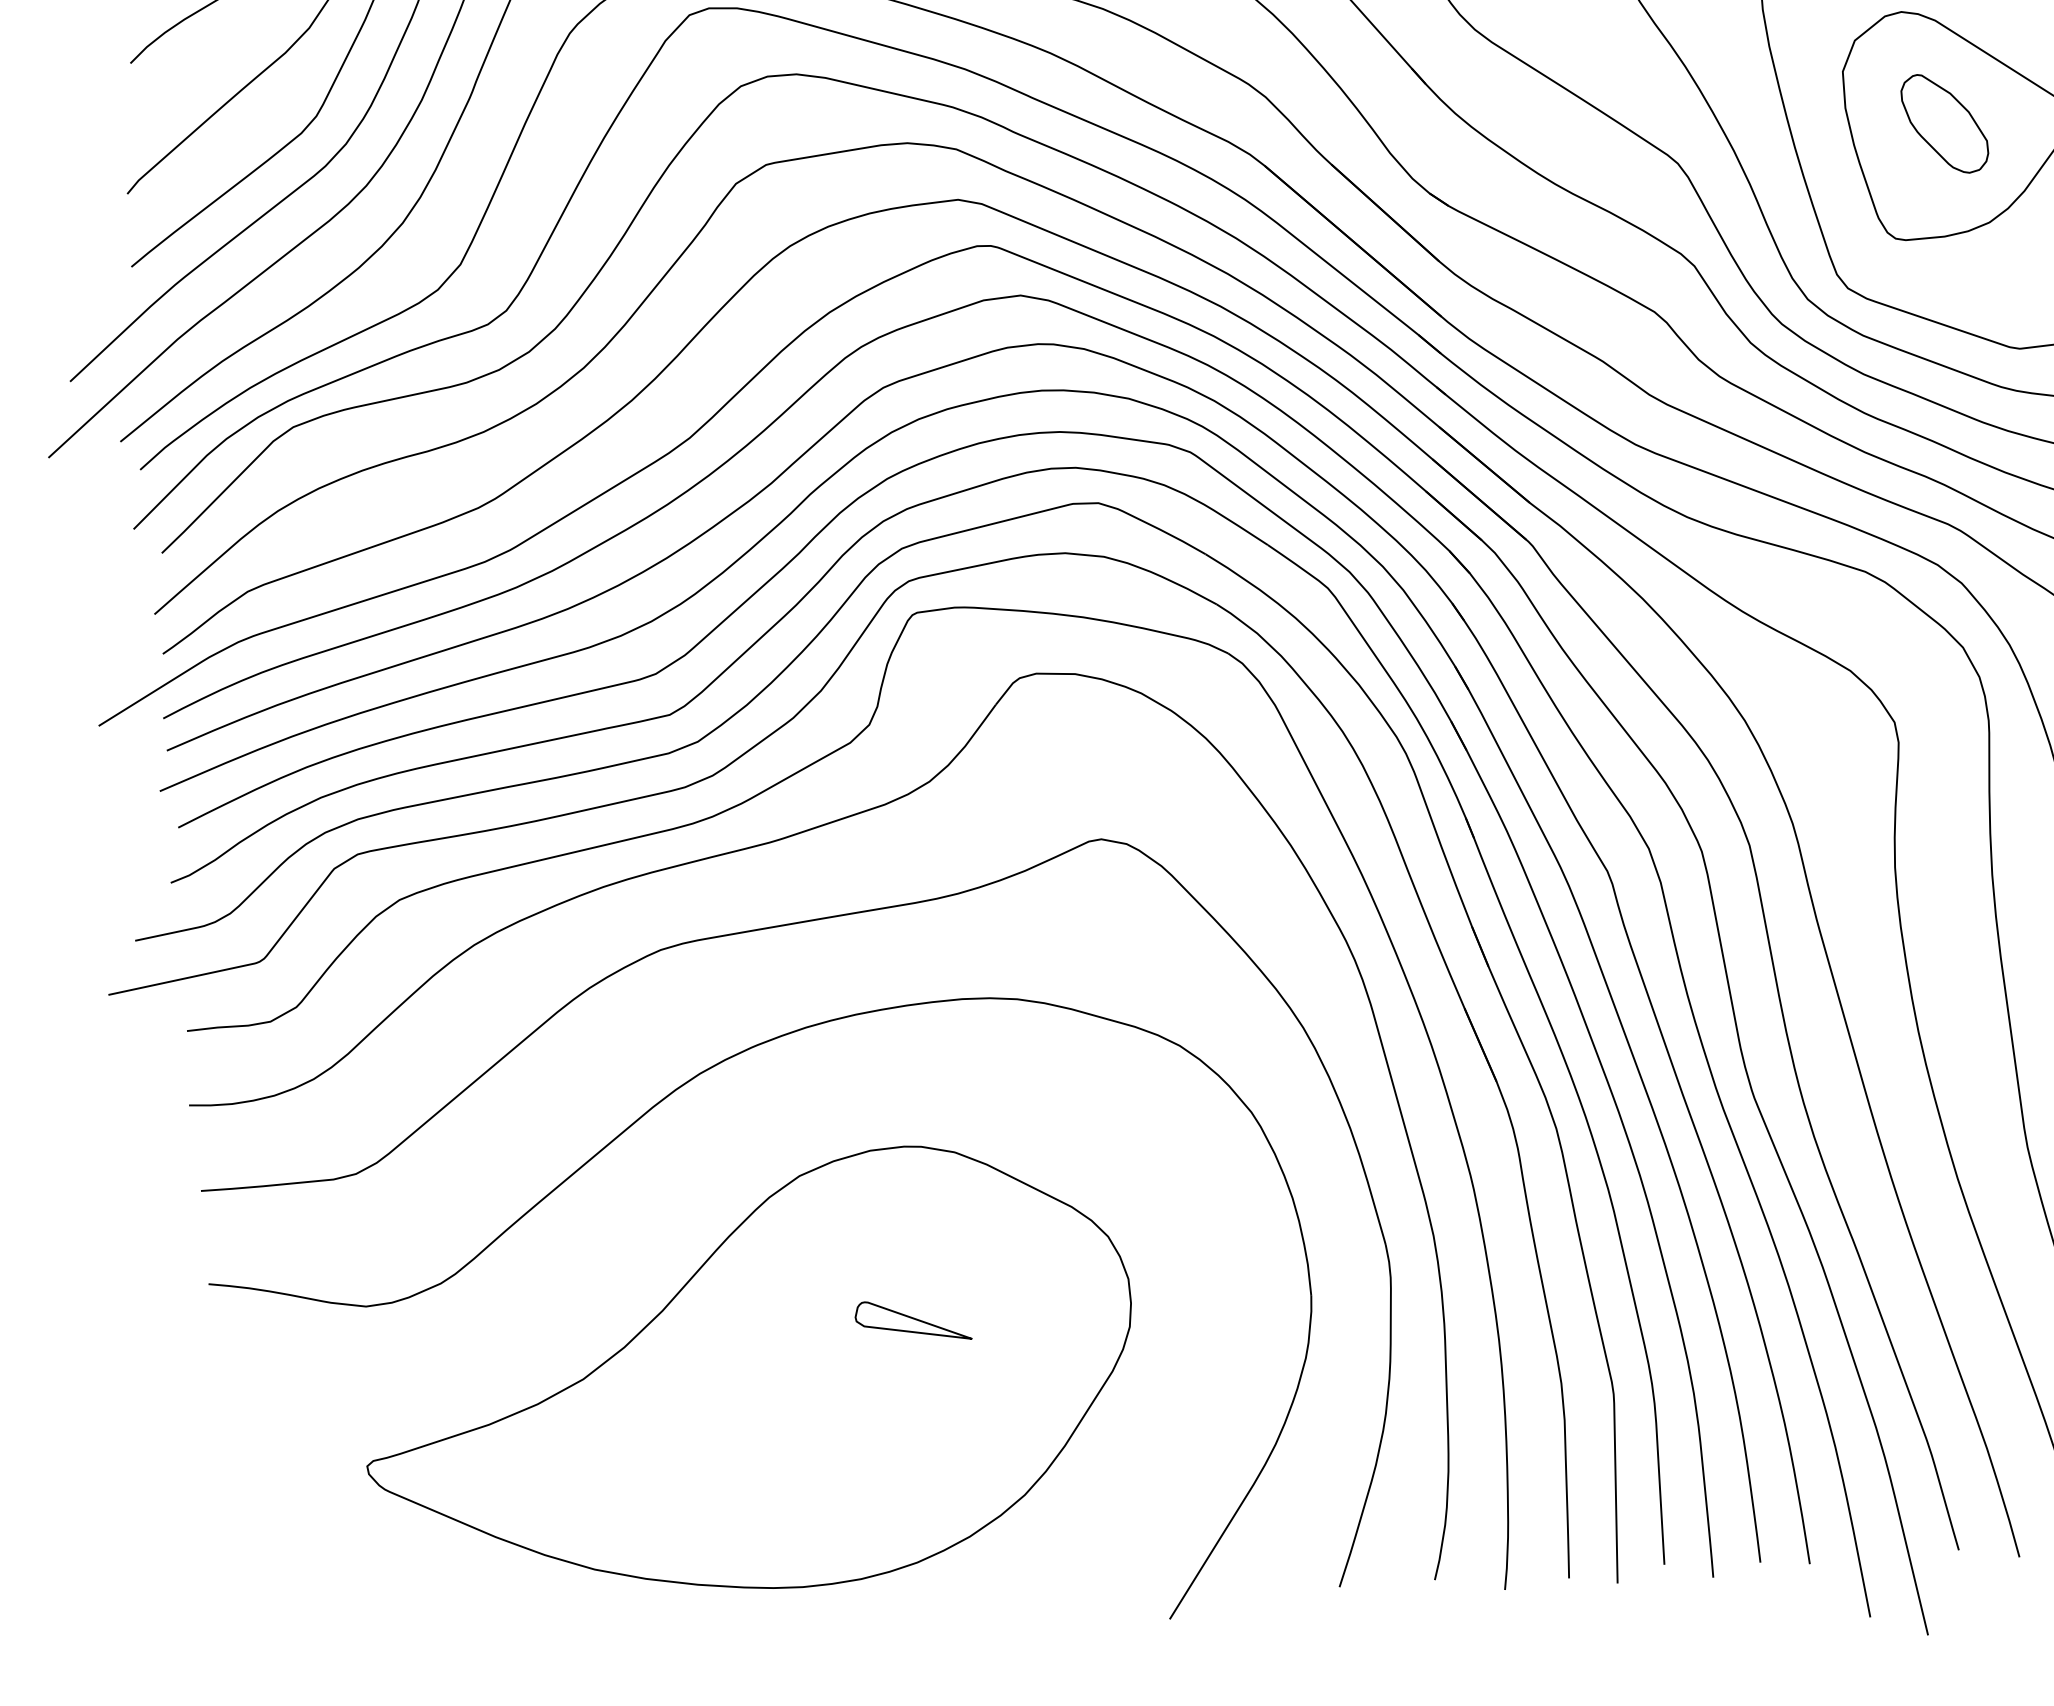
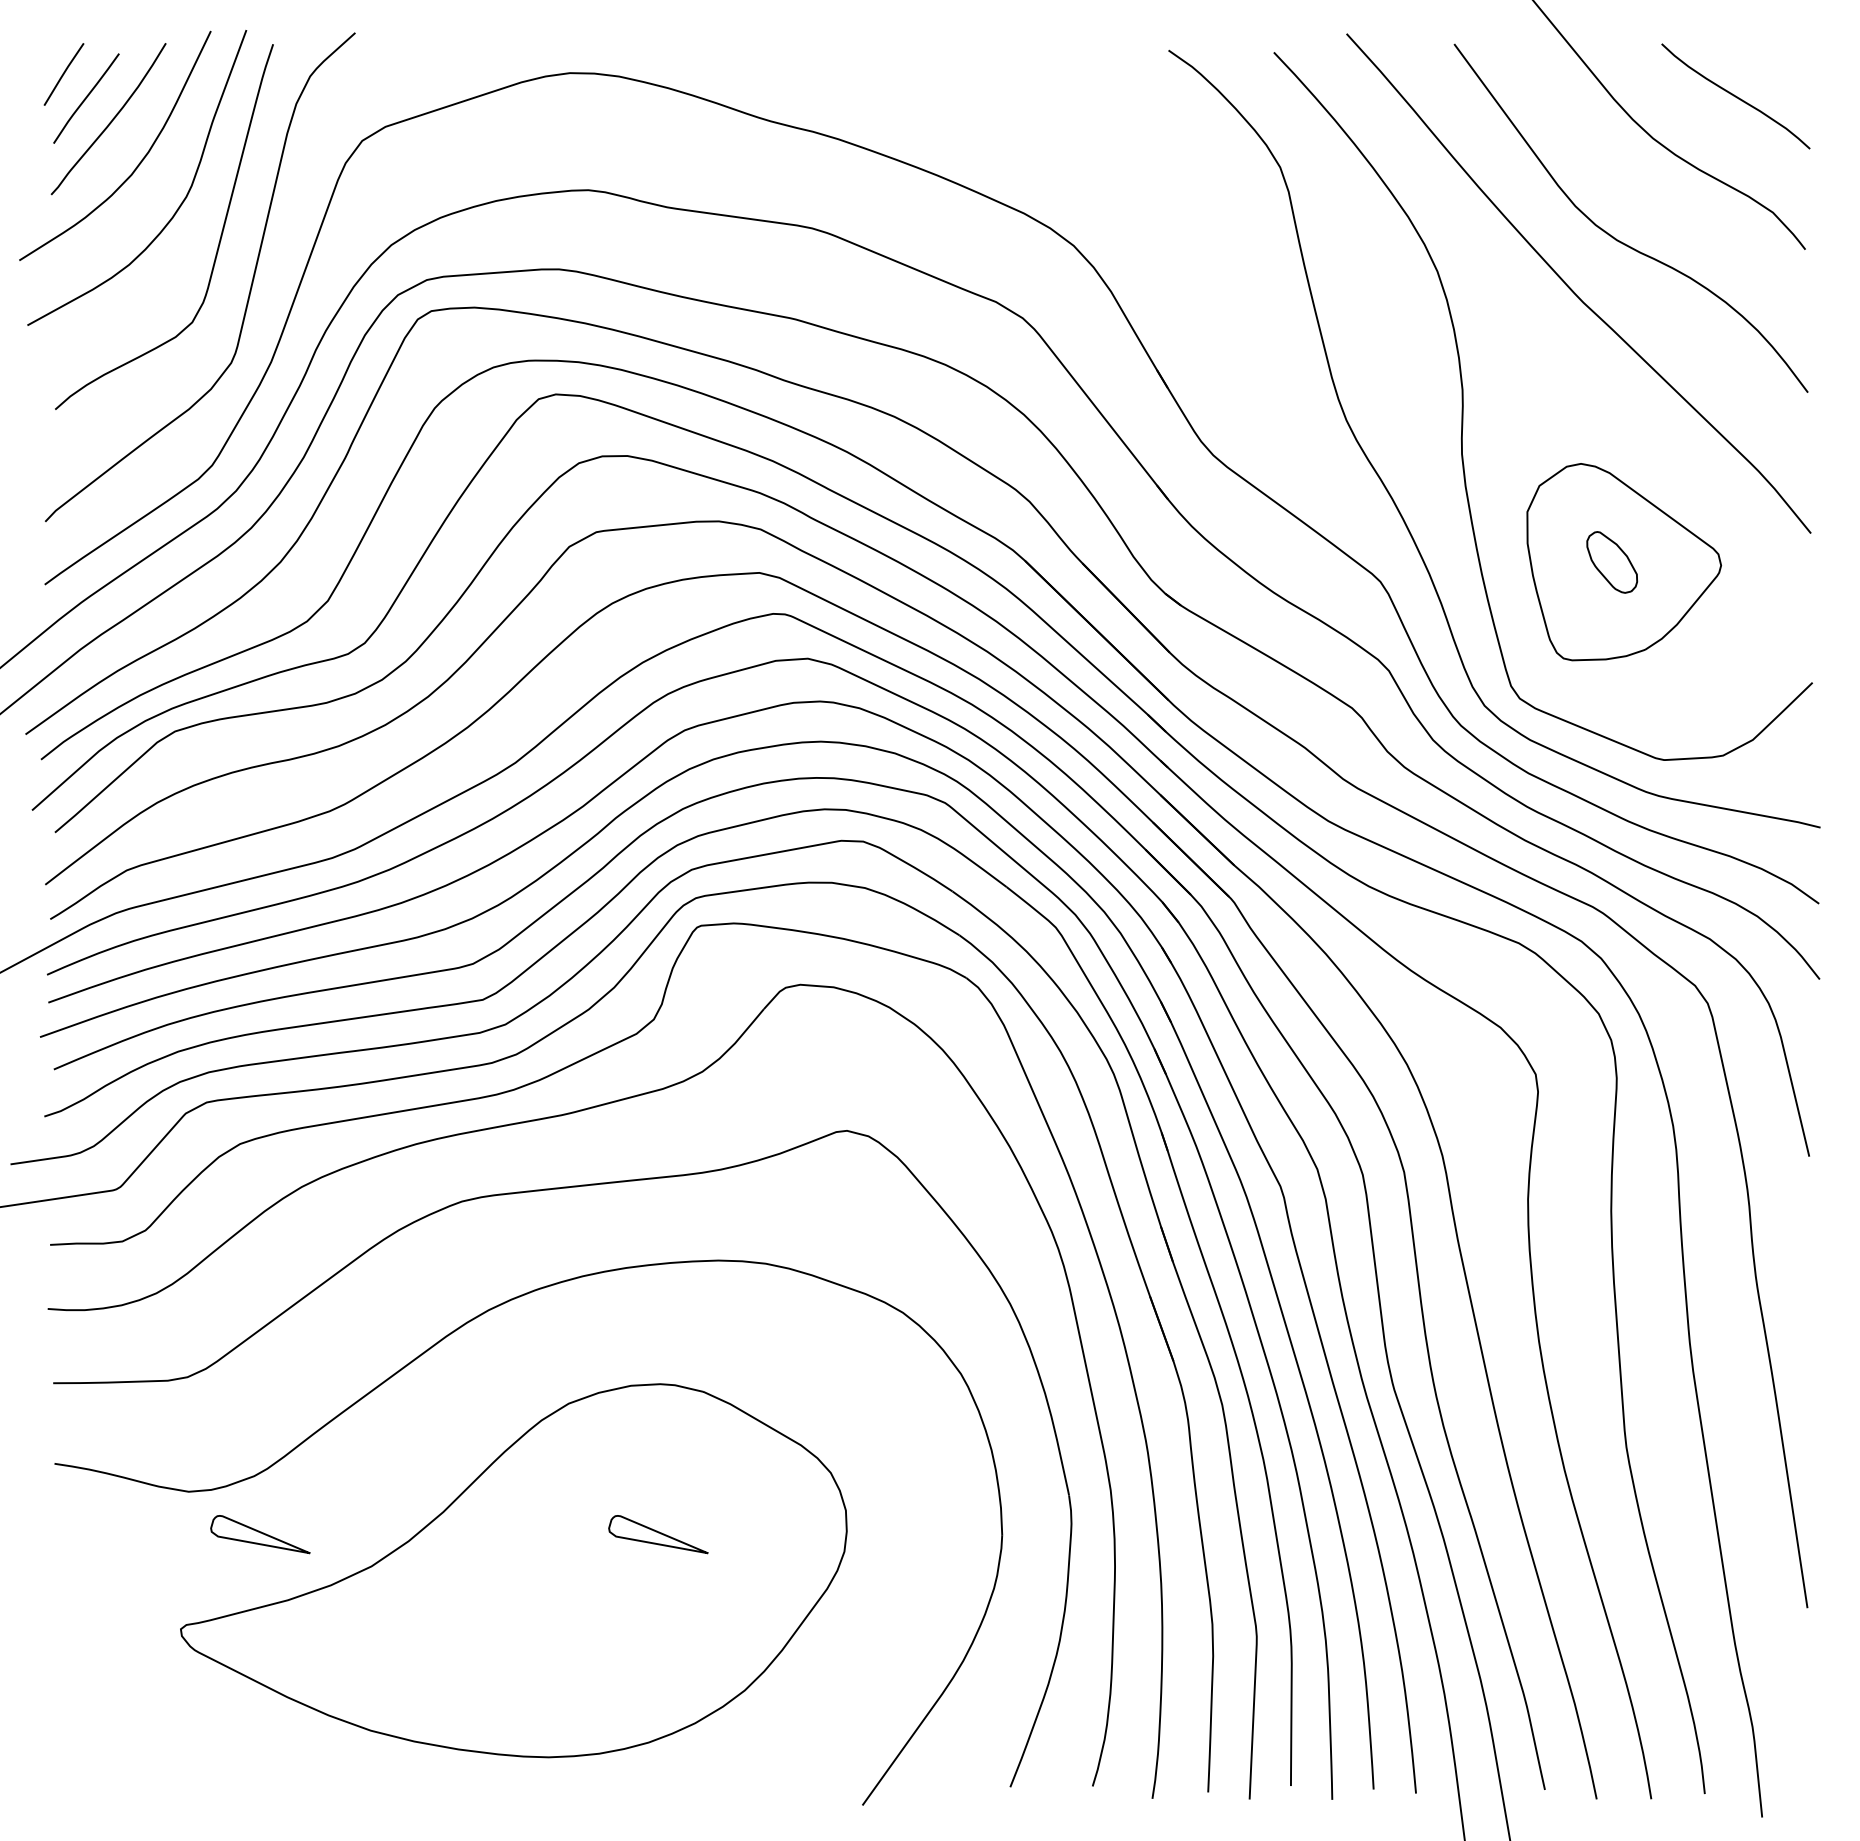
part: (1943, 123) -> (1611, 562), size x0.7
part: (452, 1350) -> (260, 1534), added

